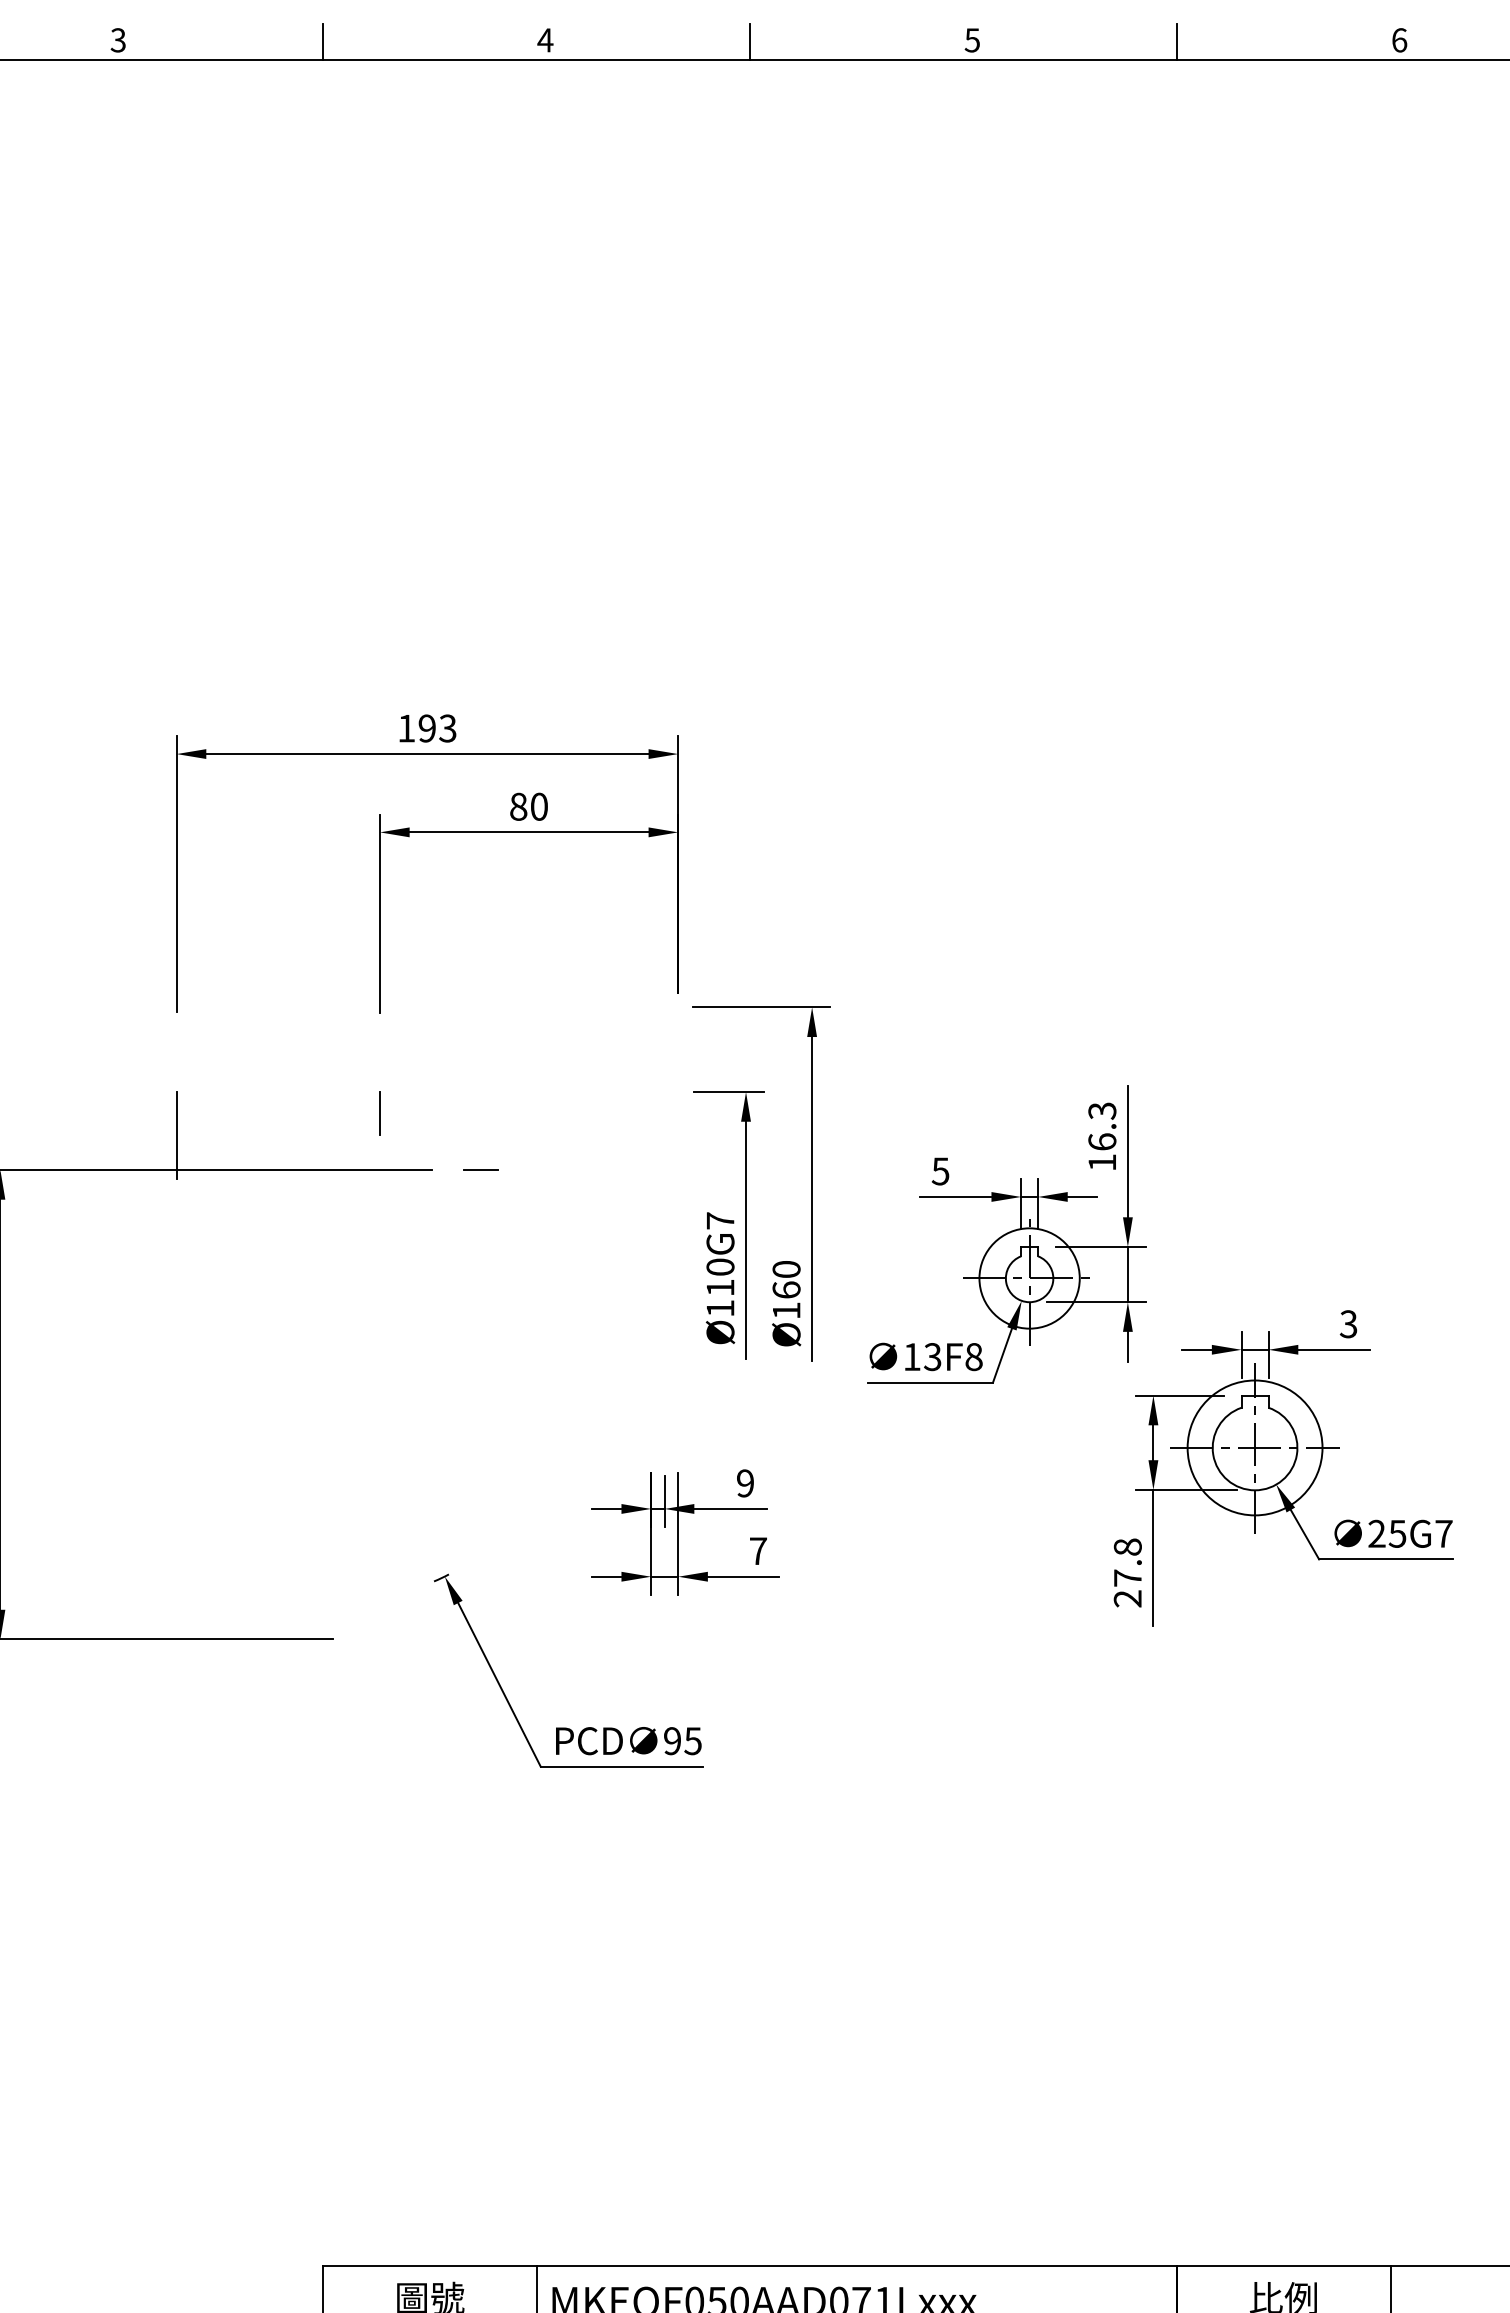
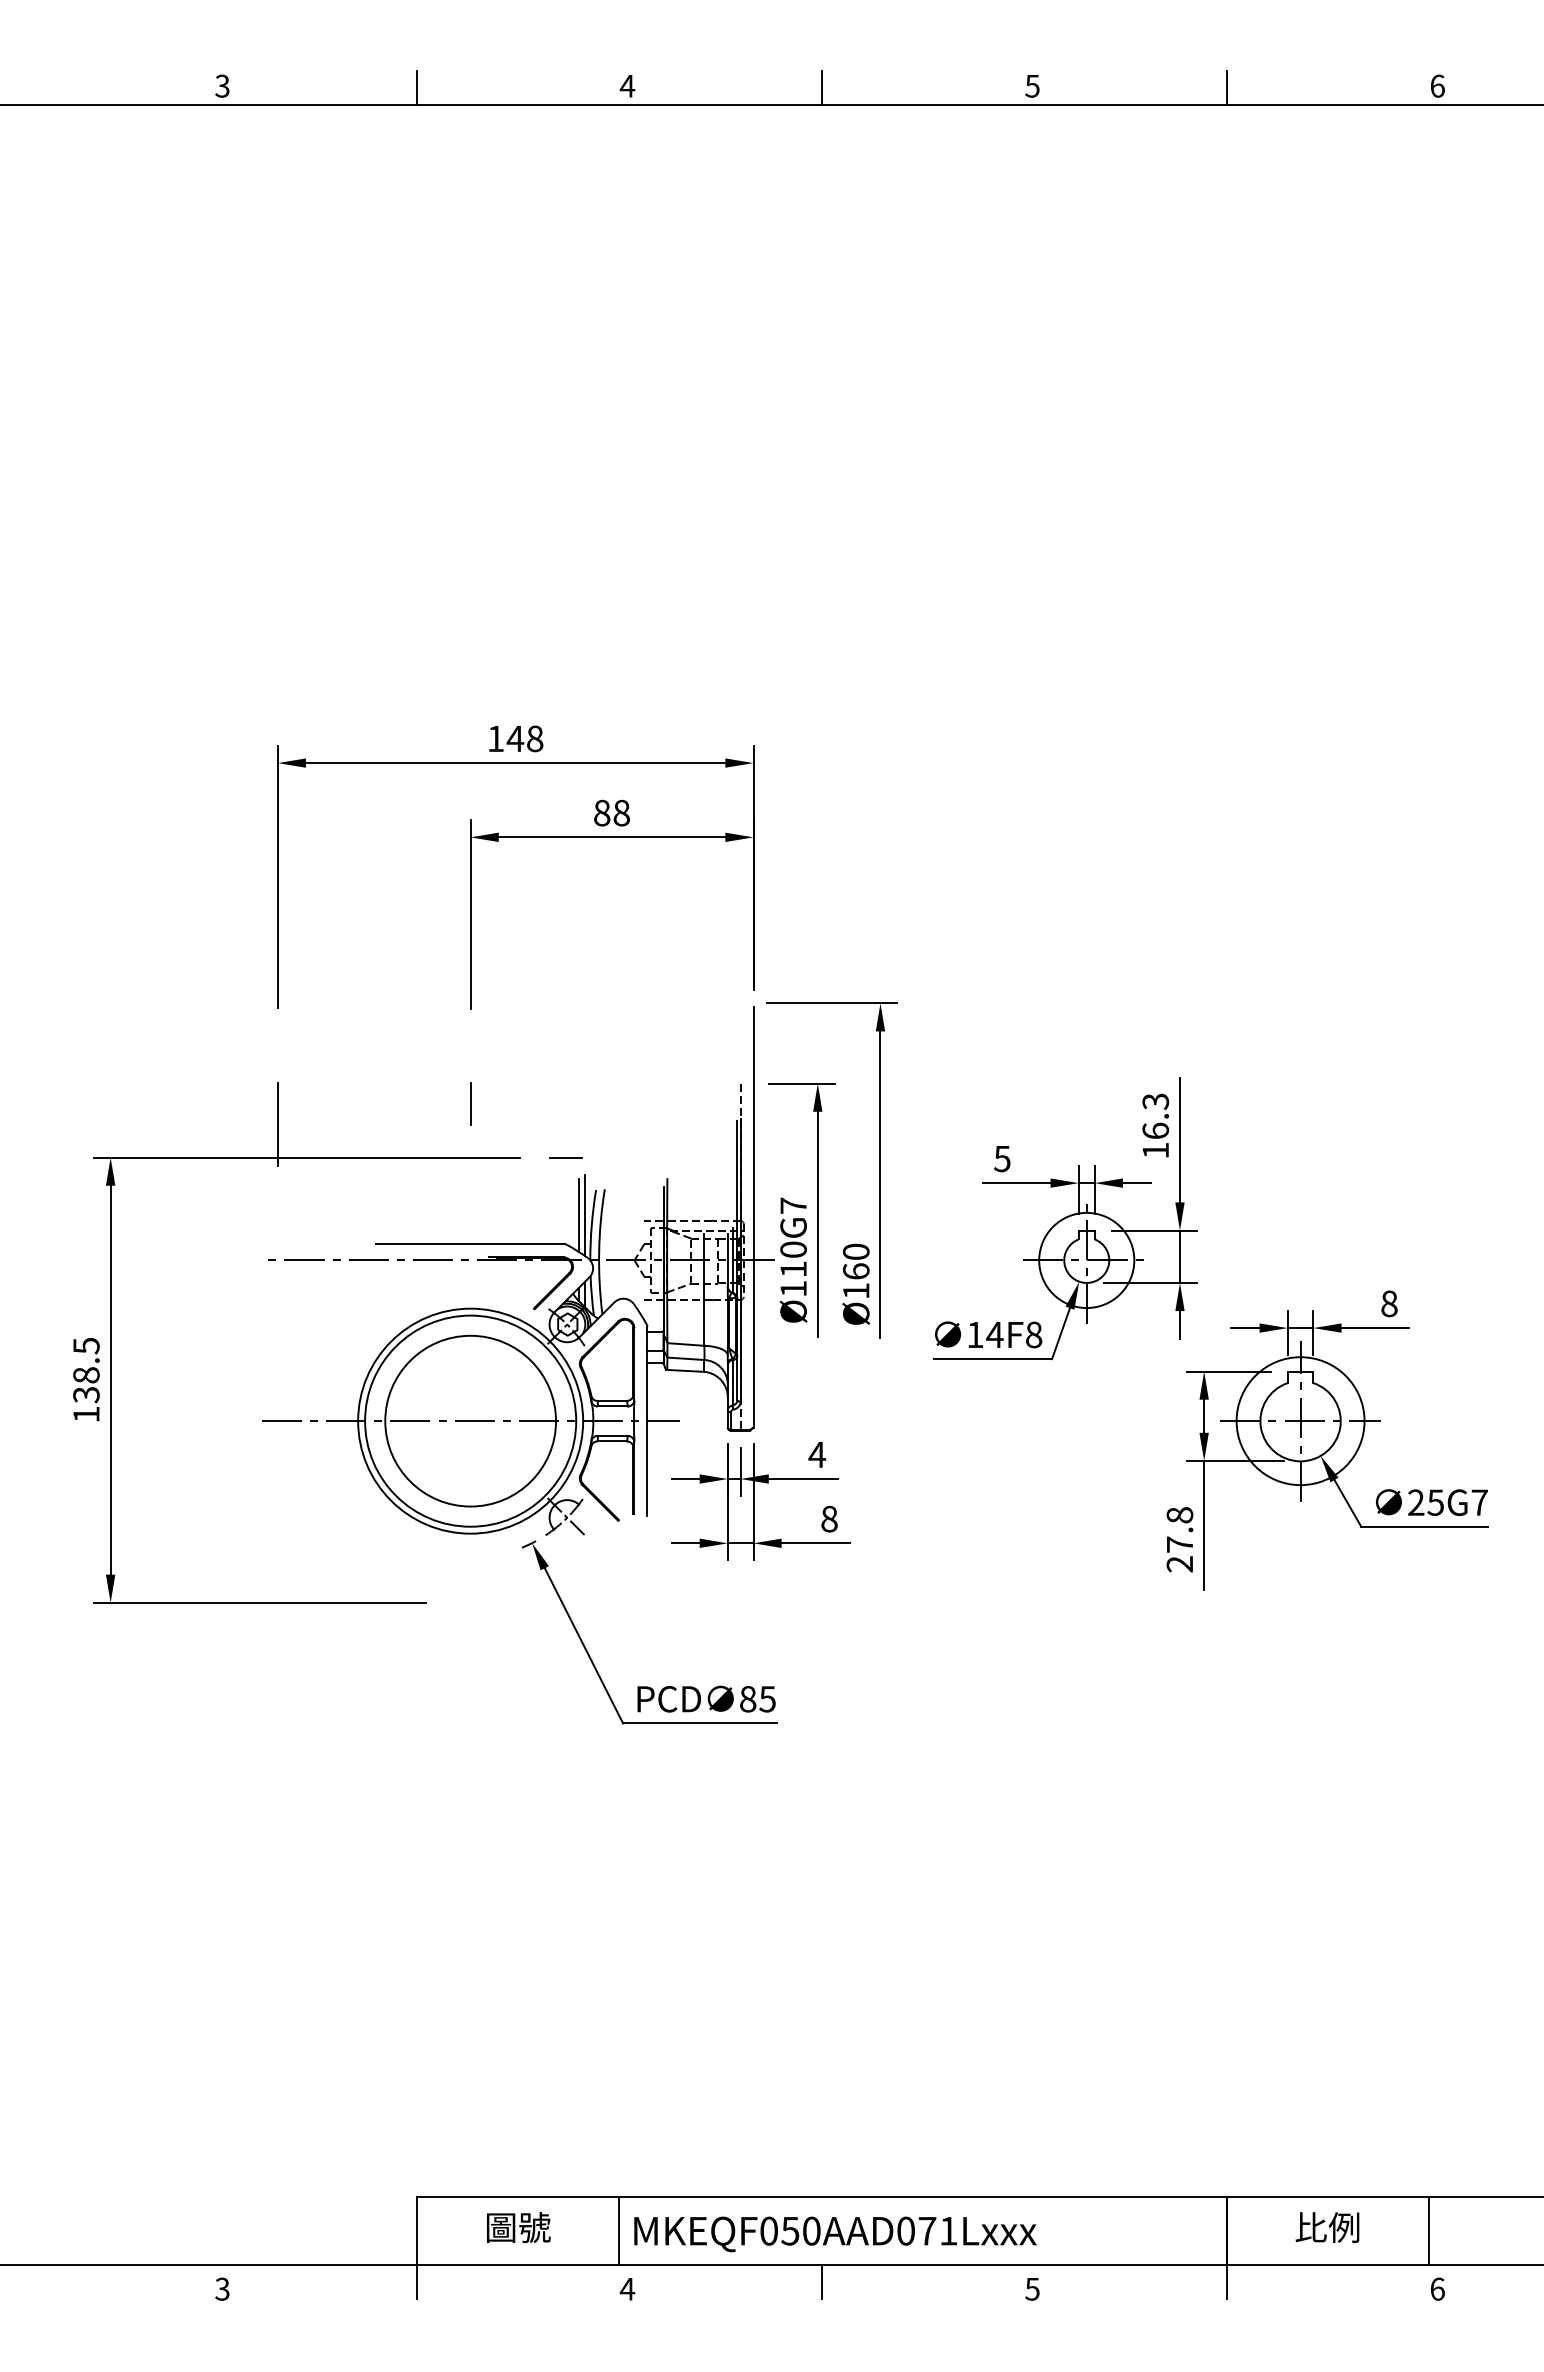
text: (436, 728) -> (524, 738), 193 -> 148
text: (539, 807) -> (621, 813), 80 -> 88
part: (428, 1278) -> (516, 1260), added
text: (1348, 1323) -> (1389, 1303), 3 -> 8
text: (932, 1356) -> (994, 1334), 13F8 -> 14F8
text: (745, 1483) -> (817, 1454), 9 -> 4
text: (758, 1550) -> (829, 1518), 7 -> 8
text: (672, 1740) -> (748, 1698), 95 -> 85

